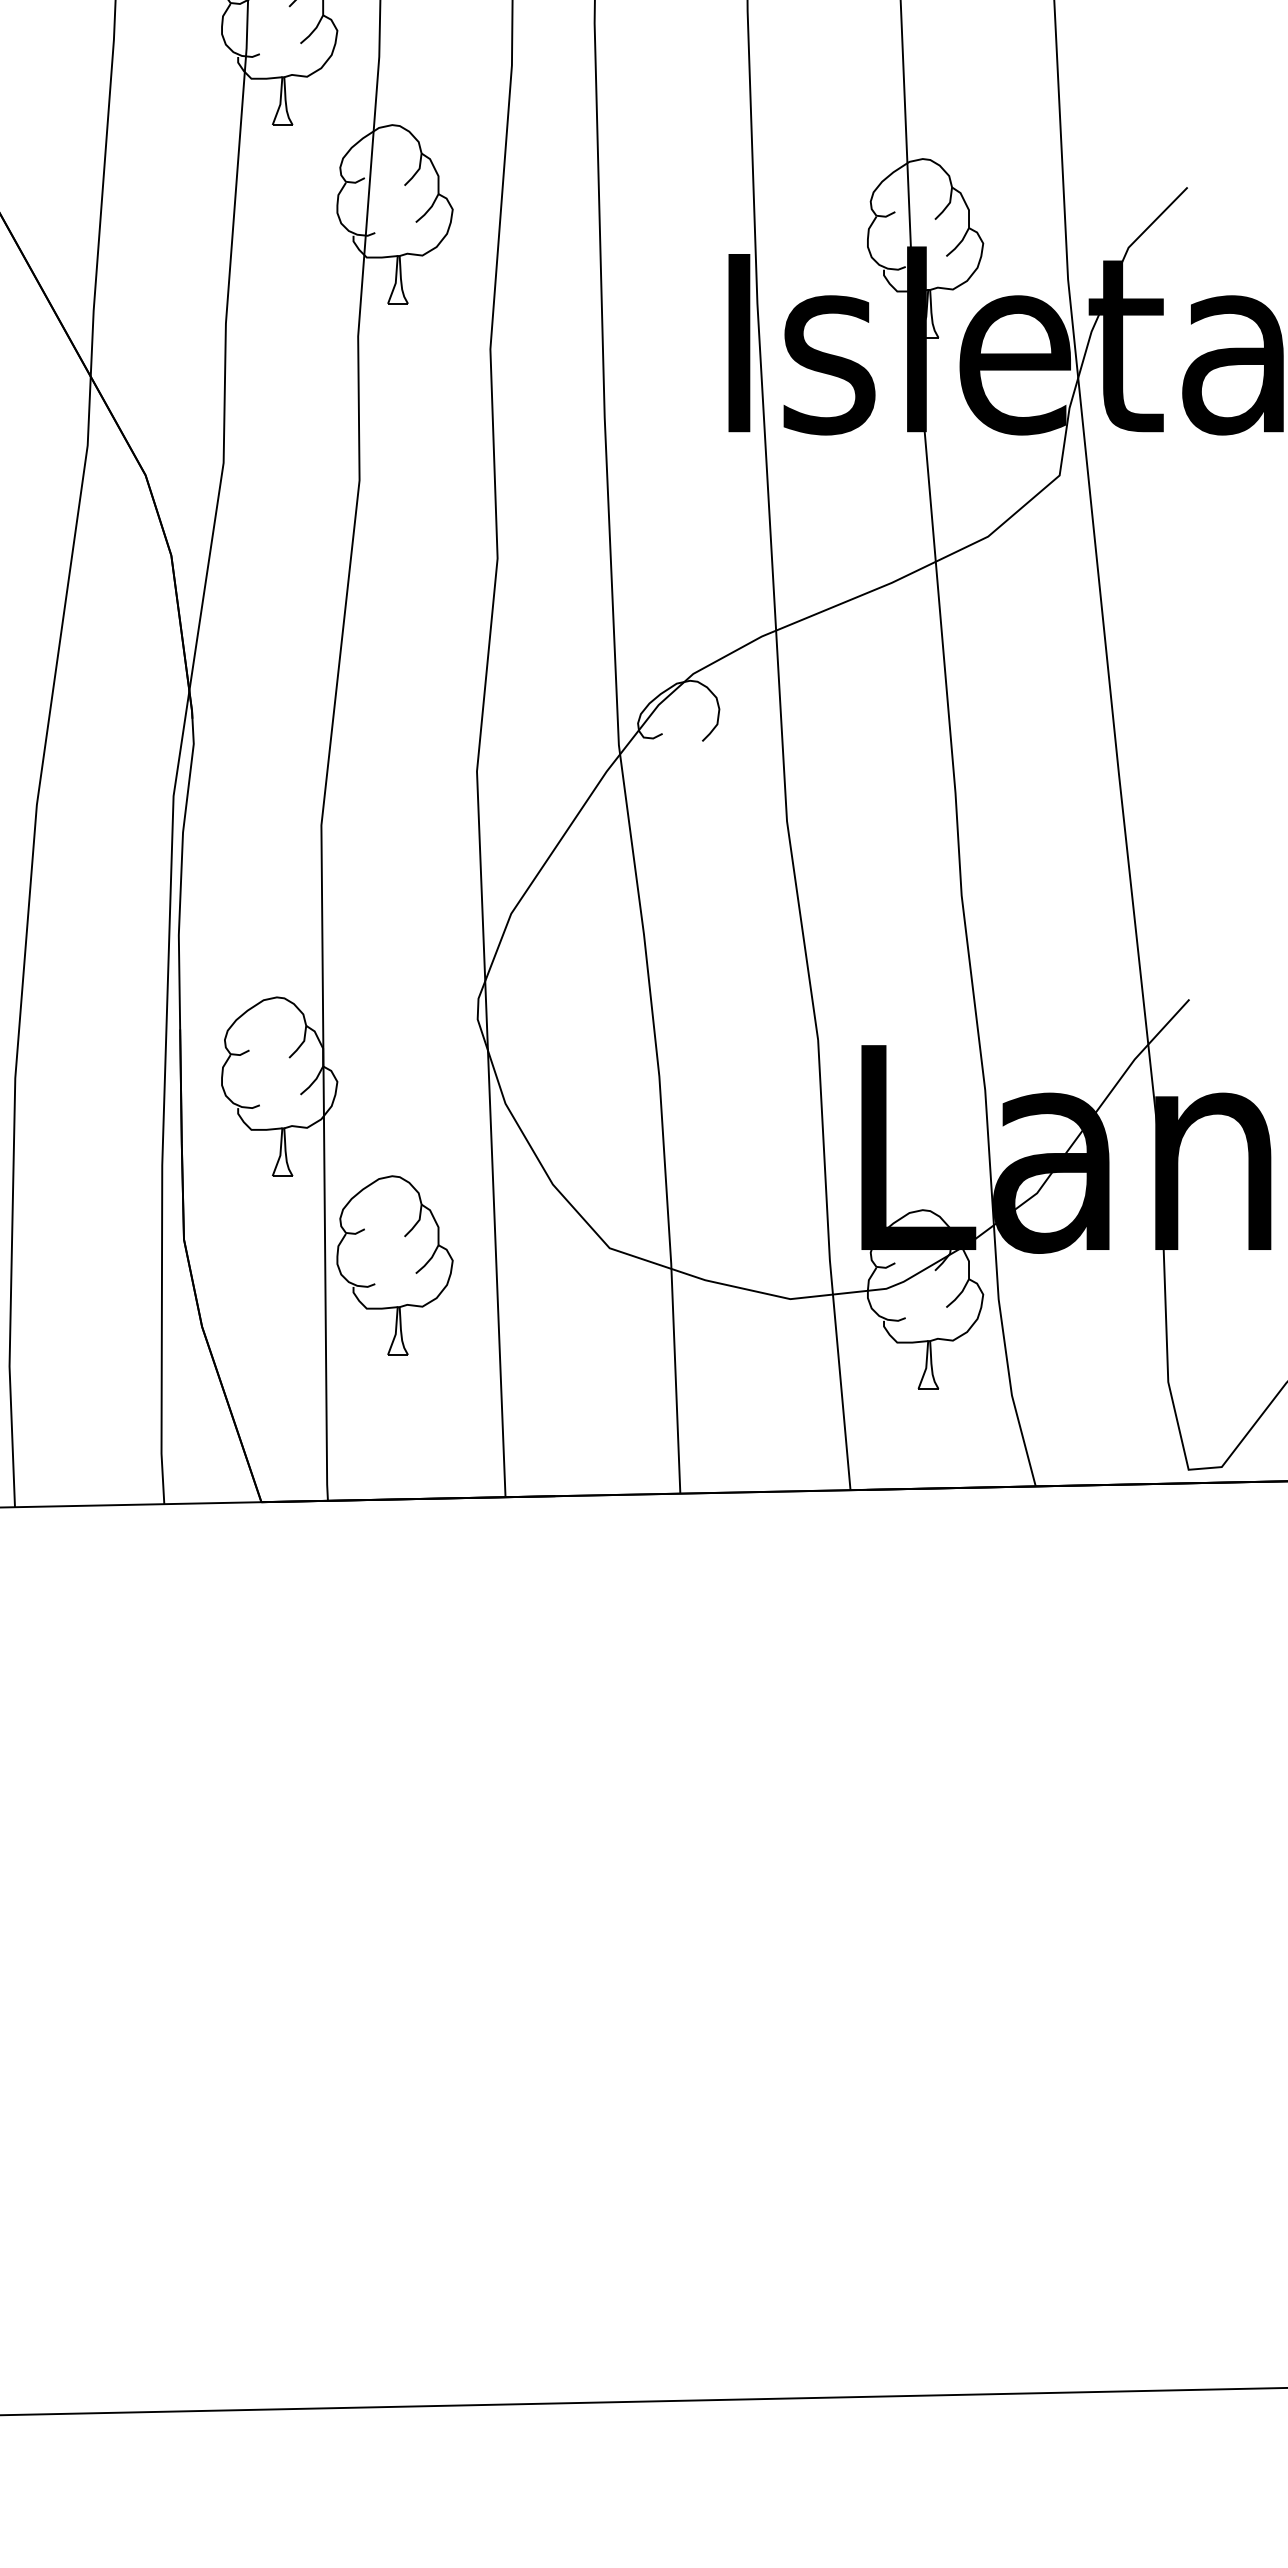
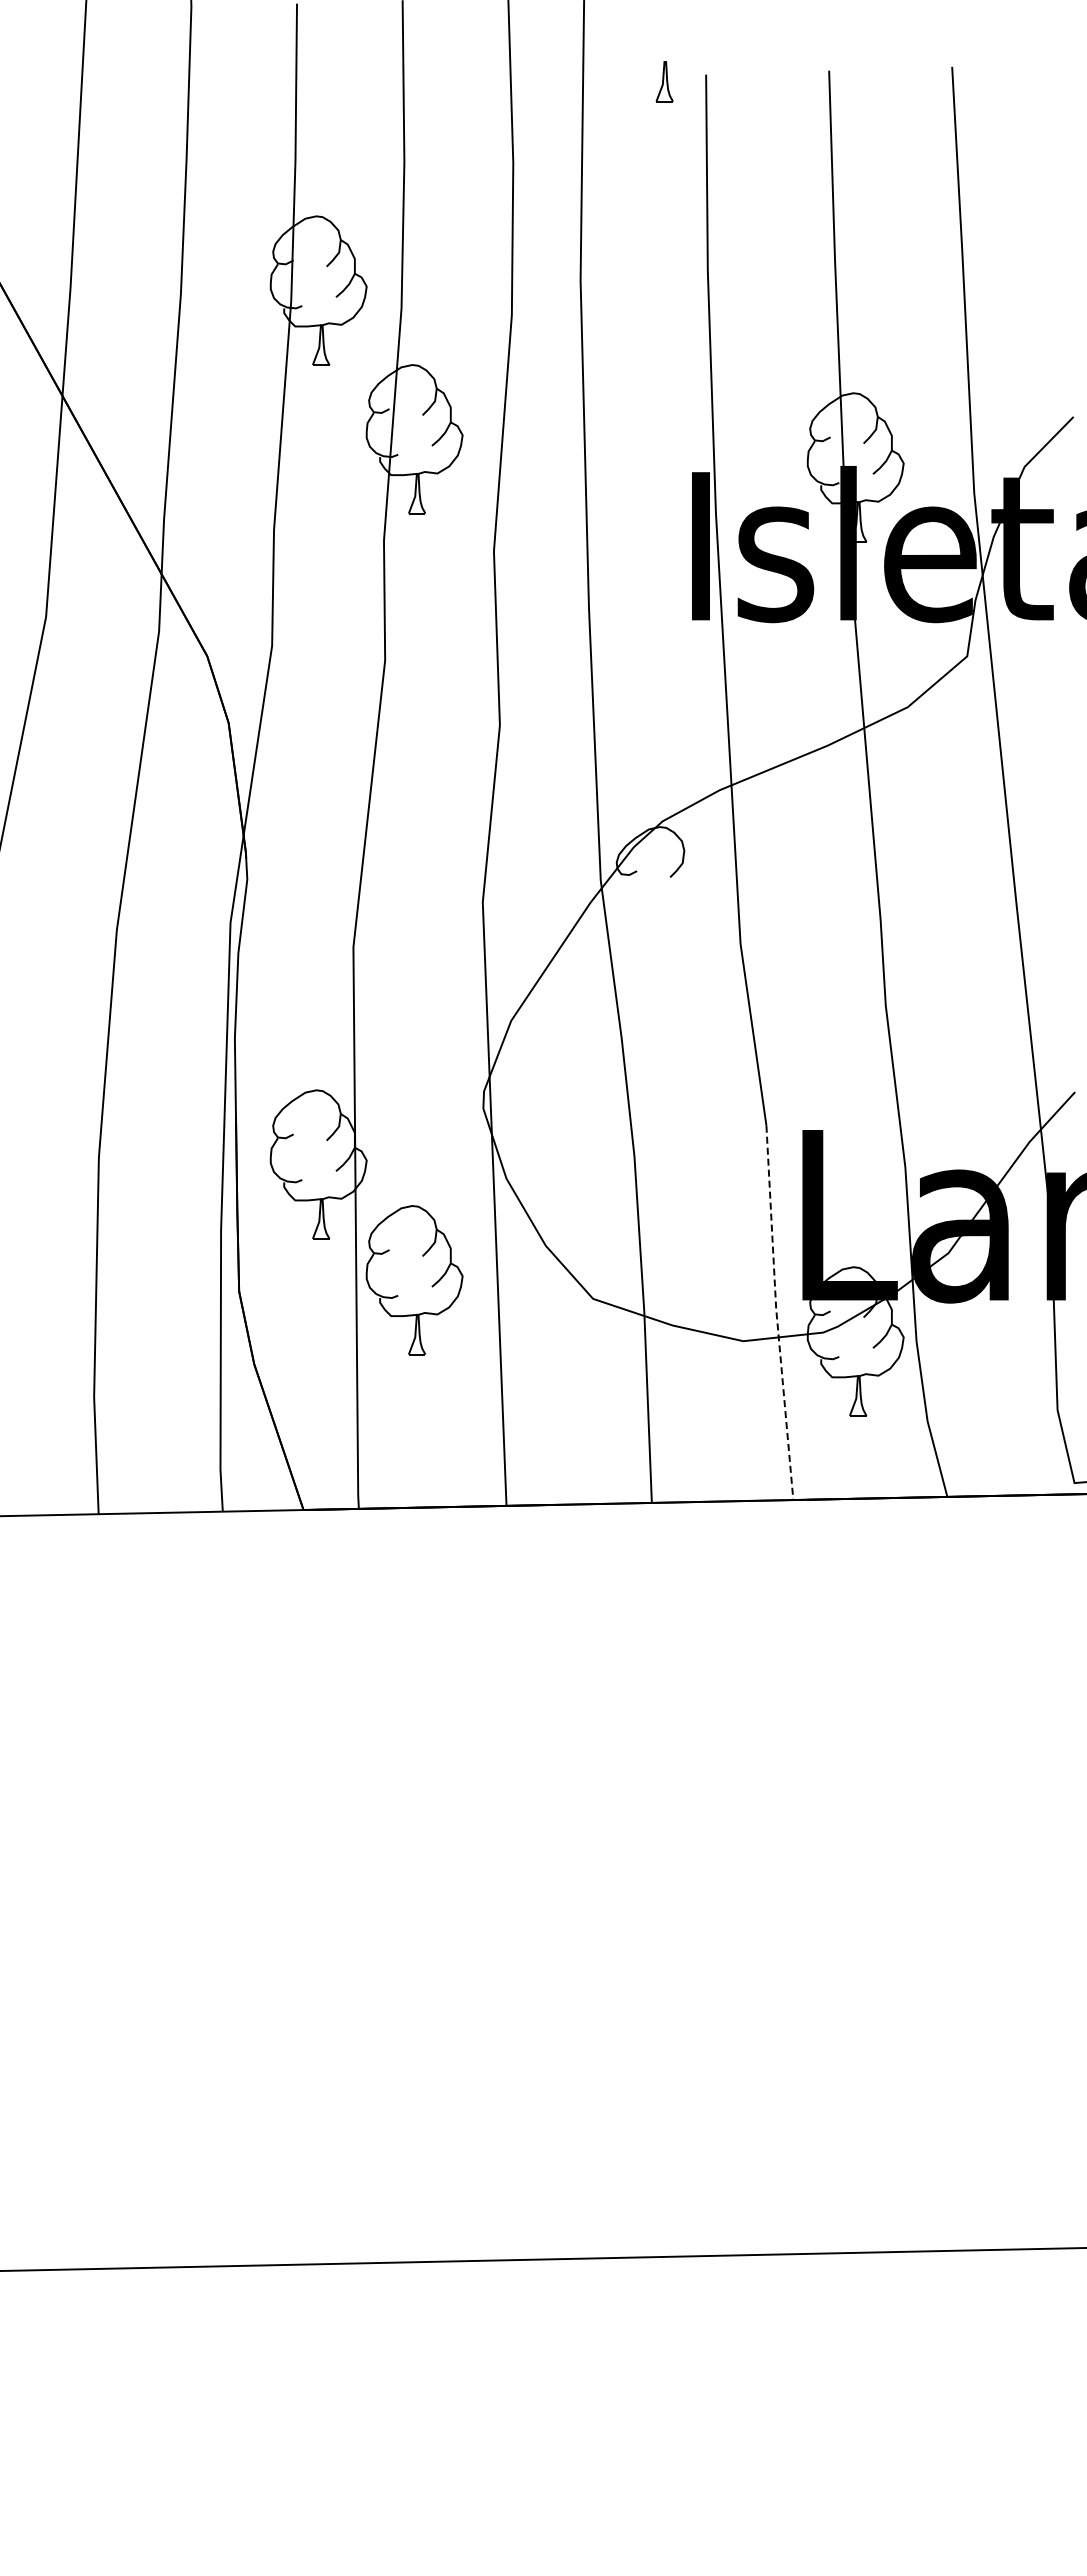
line: (830, 1264) -> (776, 1312), solid -> dashed
part: (394, 1265) -> (414, 1280), moved

